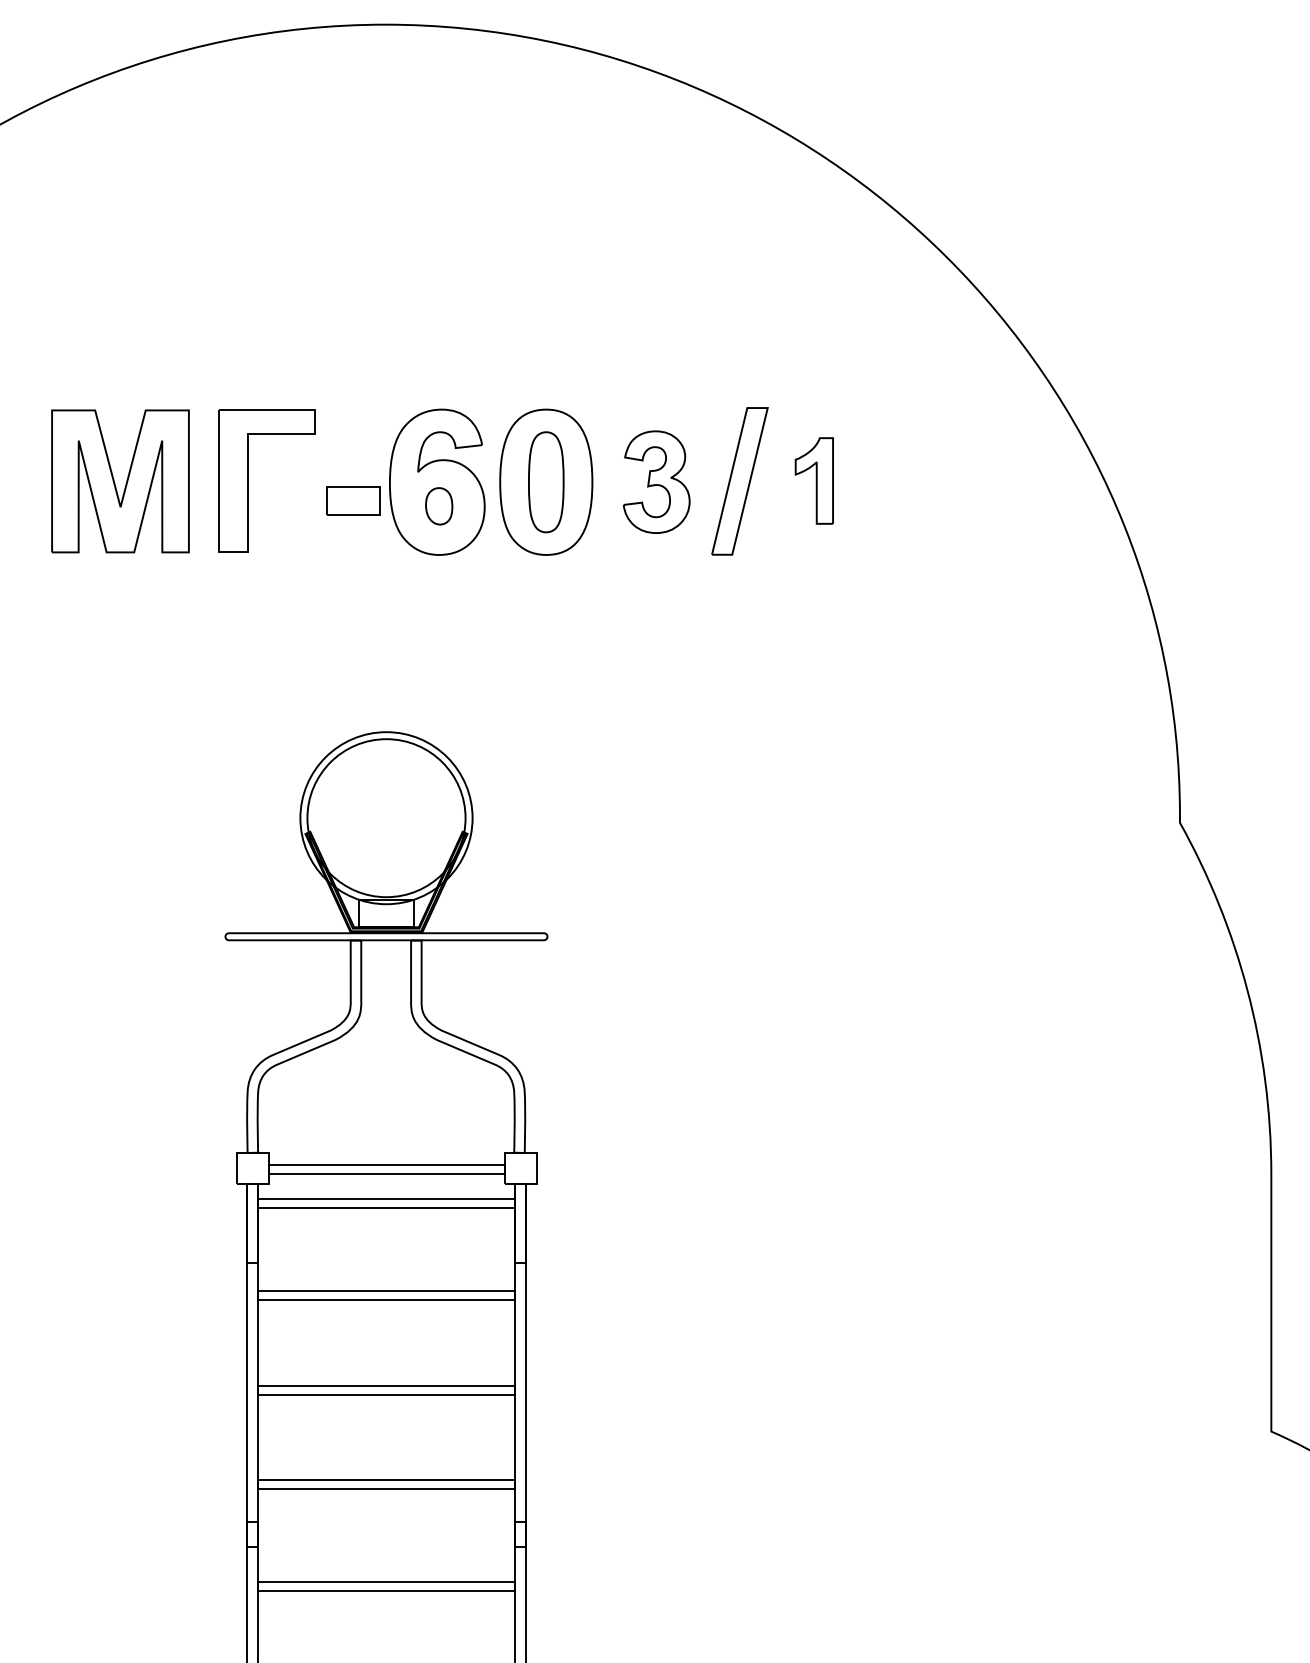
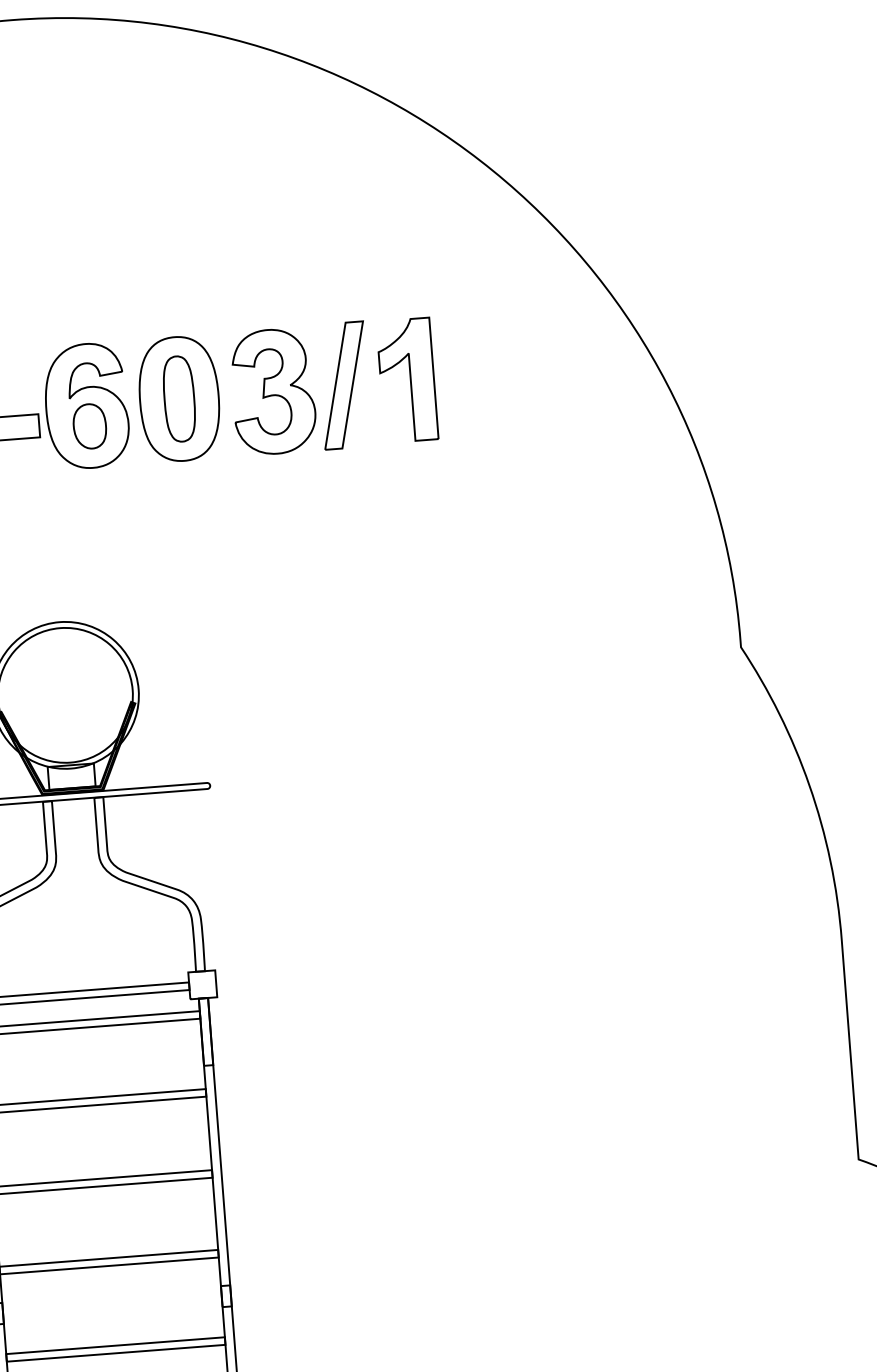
part: (814, 480) -> (407, 379), size x1.67
part: (656, 481) -> (273, 391), size x1.43
part: (438, 506) -> (89, 426), size x1.43

